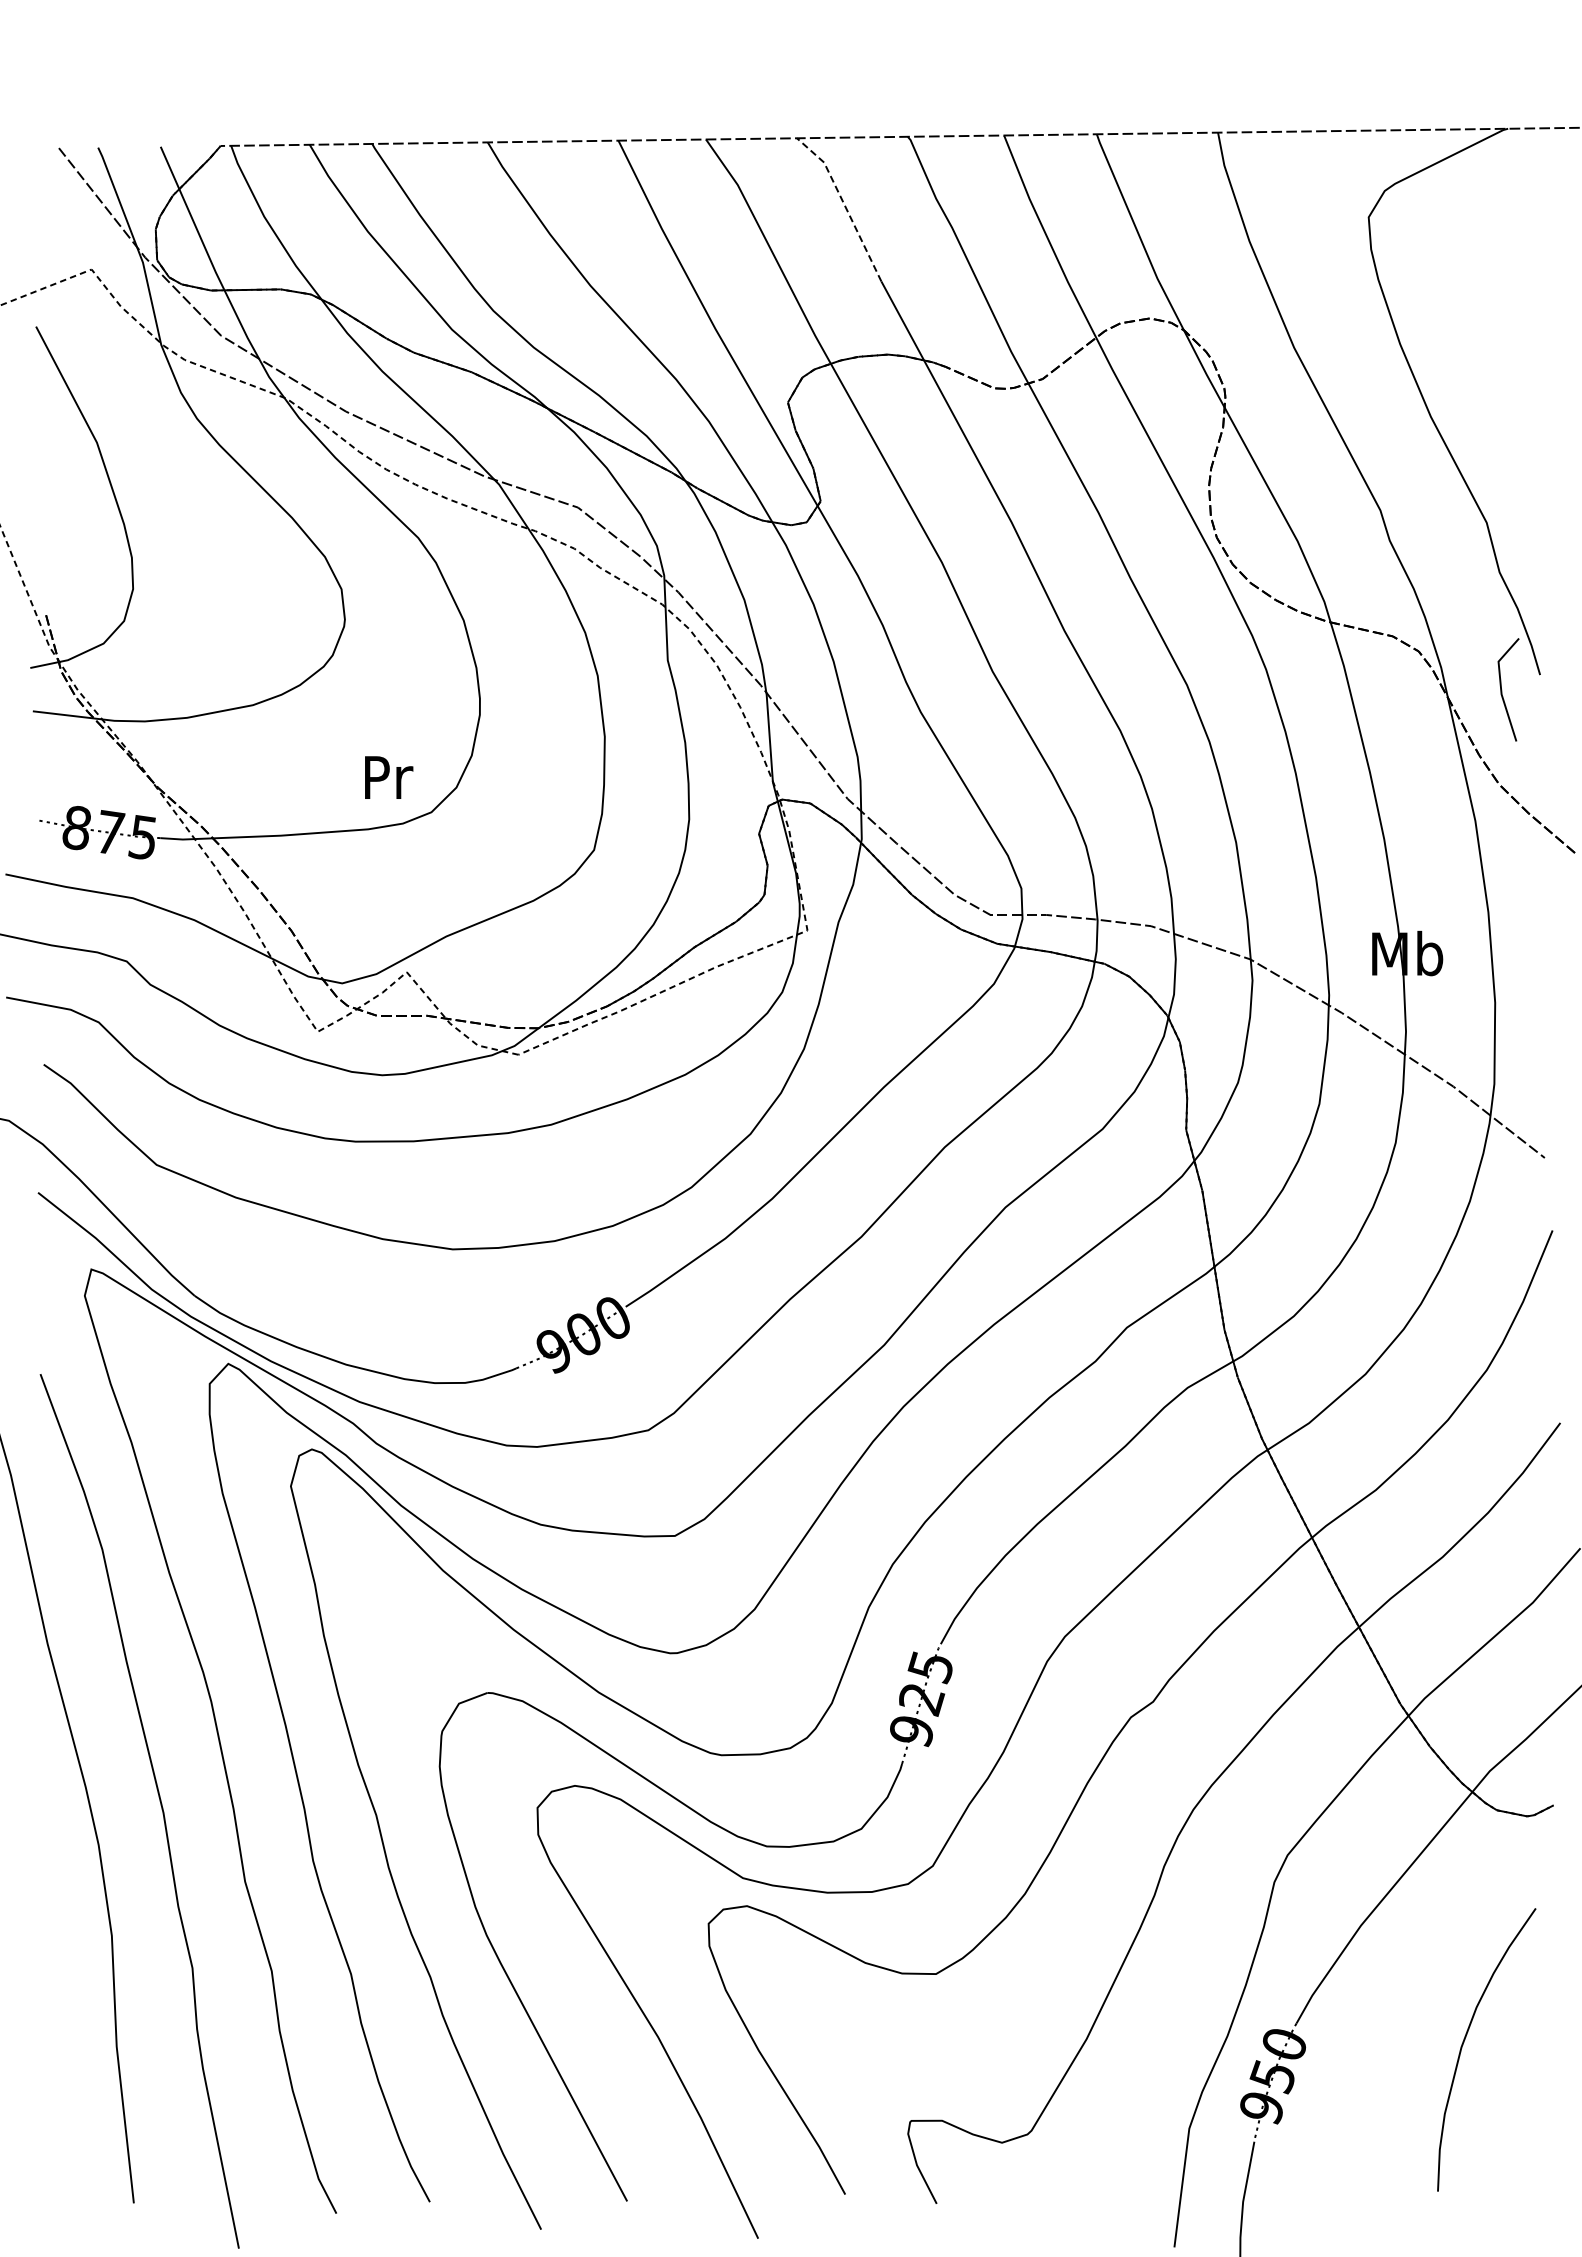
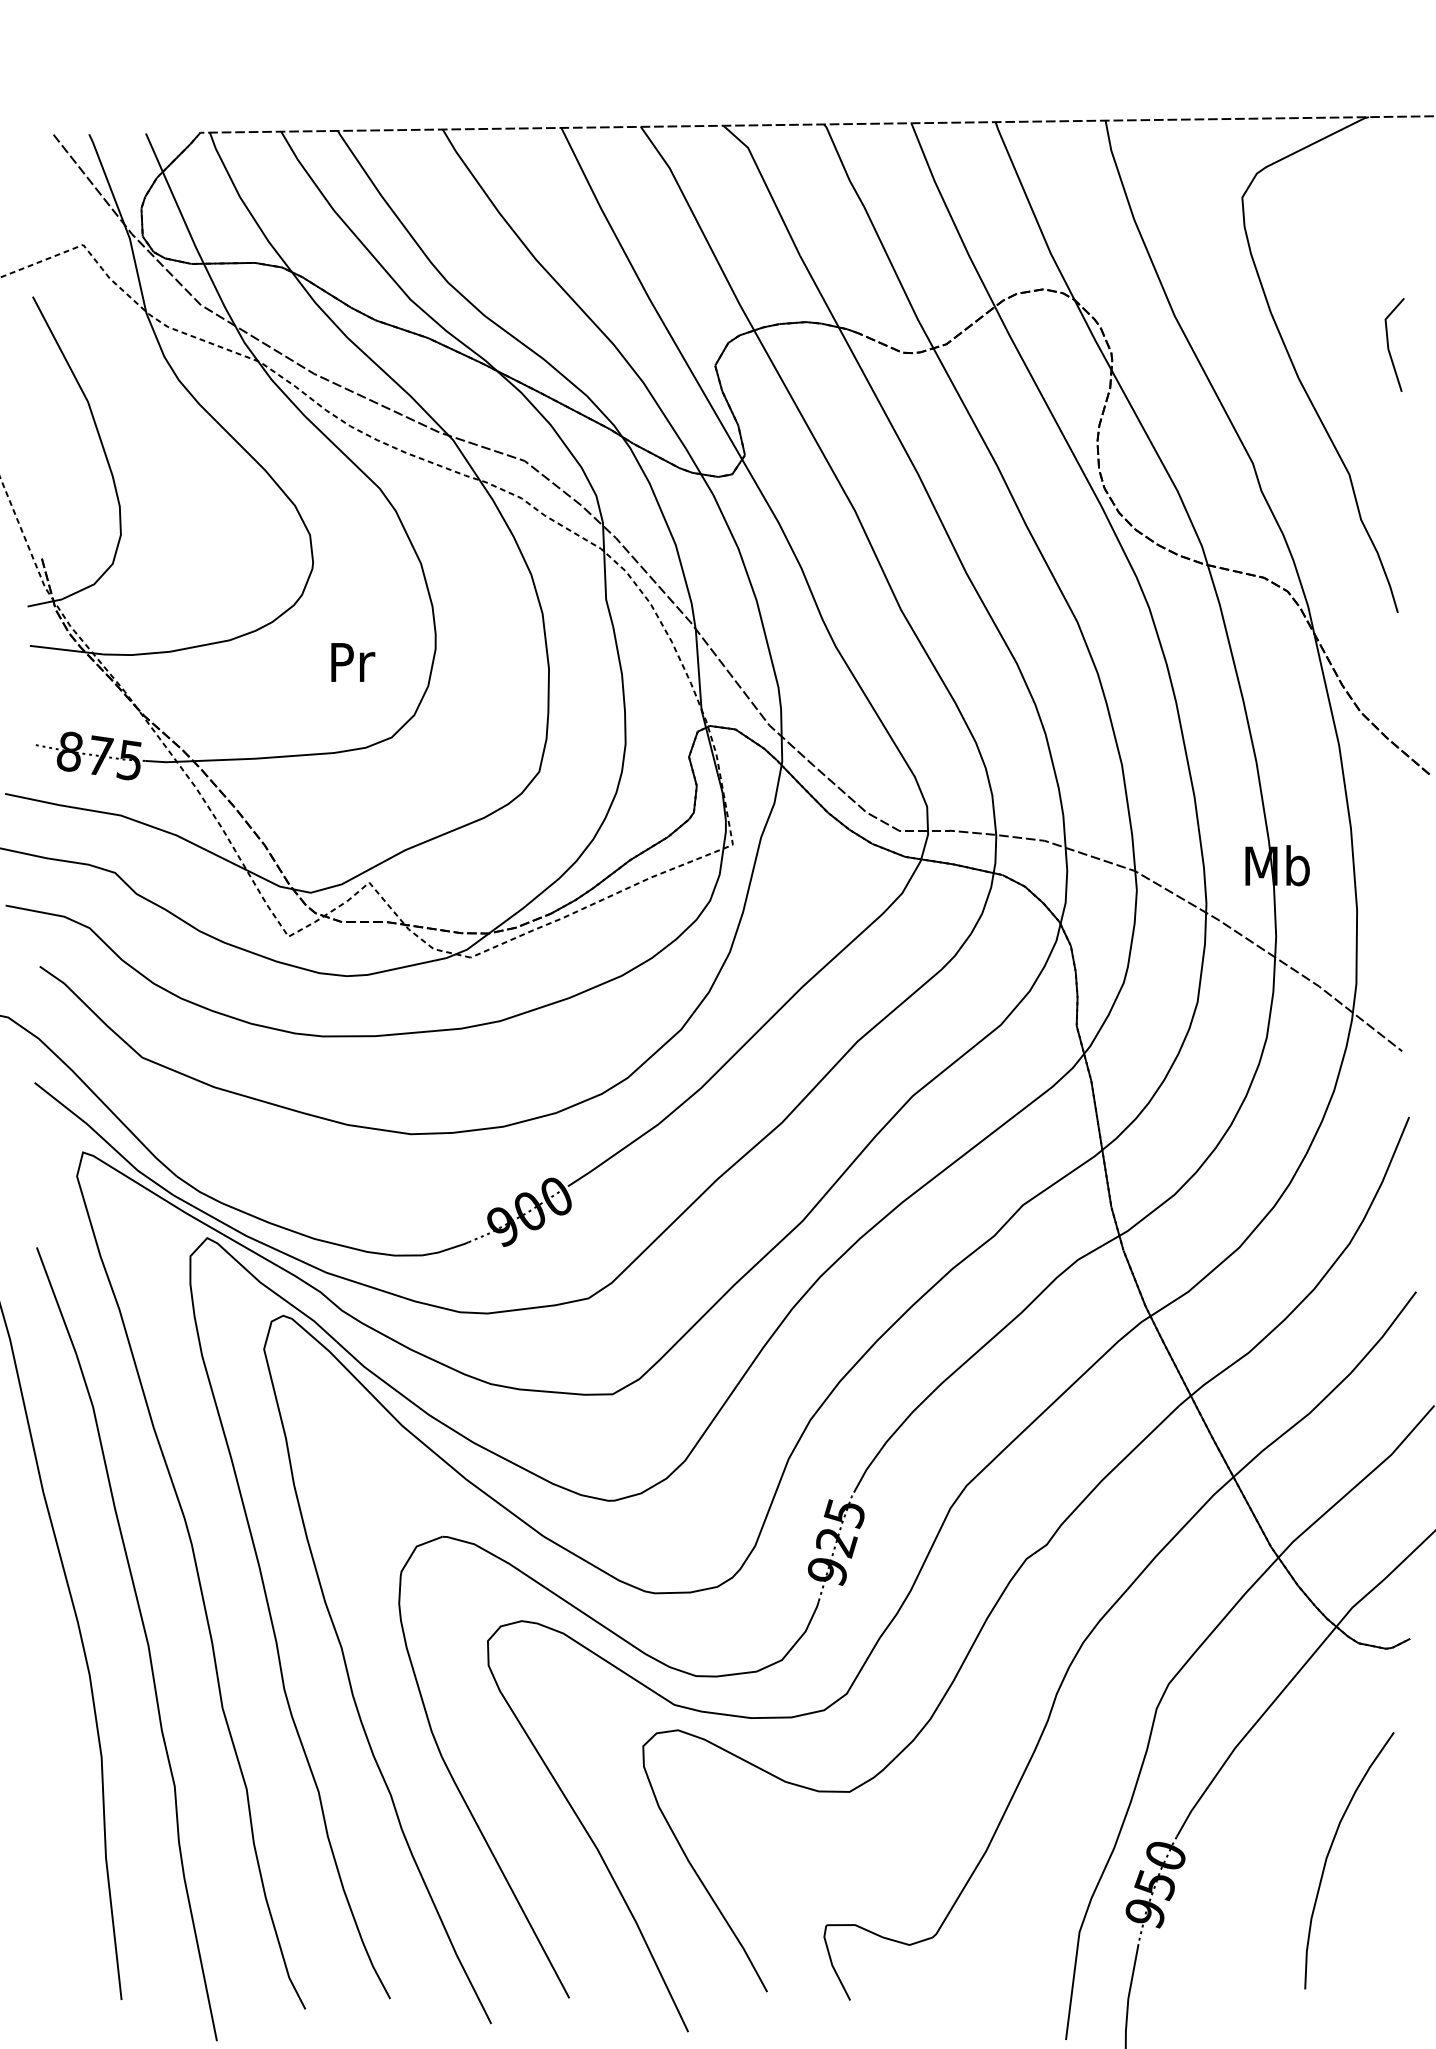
line: (844, 204) -> (766, 185), dashed -> solid
line: (1502, 690) -> (1389, 345), moved
text: (389, 777) -> (353, 662), moved

